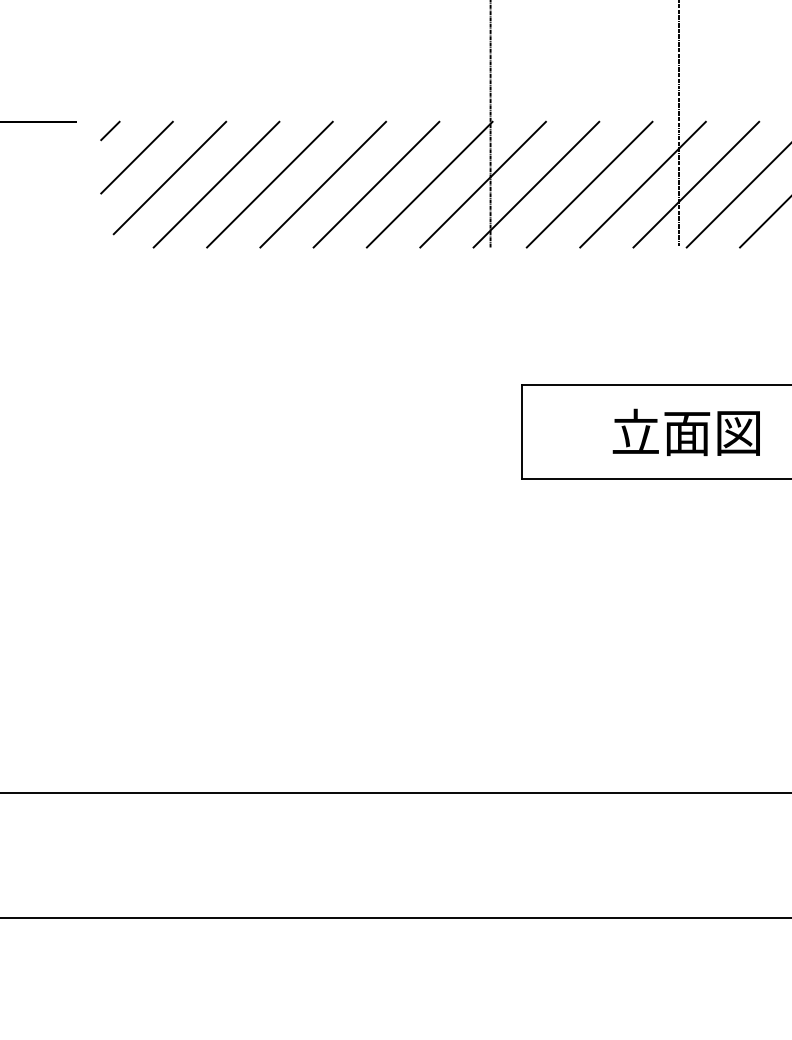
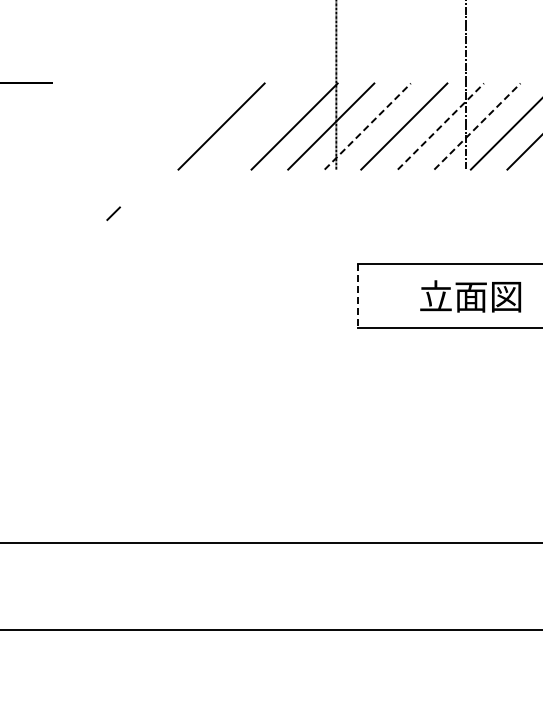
line: (110, 130) -> (113, 213), moved
line: (136, 156) -> (93, 107), removed
line: (169, 177) -> (116, 121), removed
line: (216, 184) -> (148, 126), removed
line: (270, 184) -> (185, 126), removed
line: (377, 184) -> (258, 126), removed
line: (535, 184) -> (367, 126), solid -> dashed
line: (642, 184) -> (440, 126), solid -> dashed
line: (696, 184) -> (477, 126), solid -> dashed
line: (521, 432) -> (357, 296), solid -> dashed

